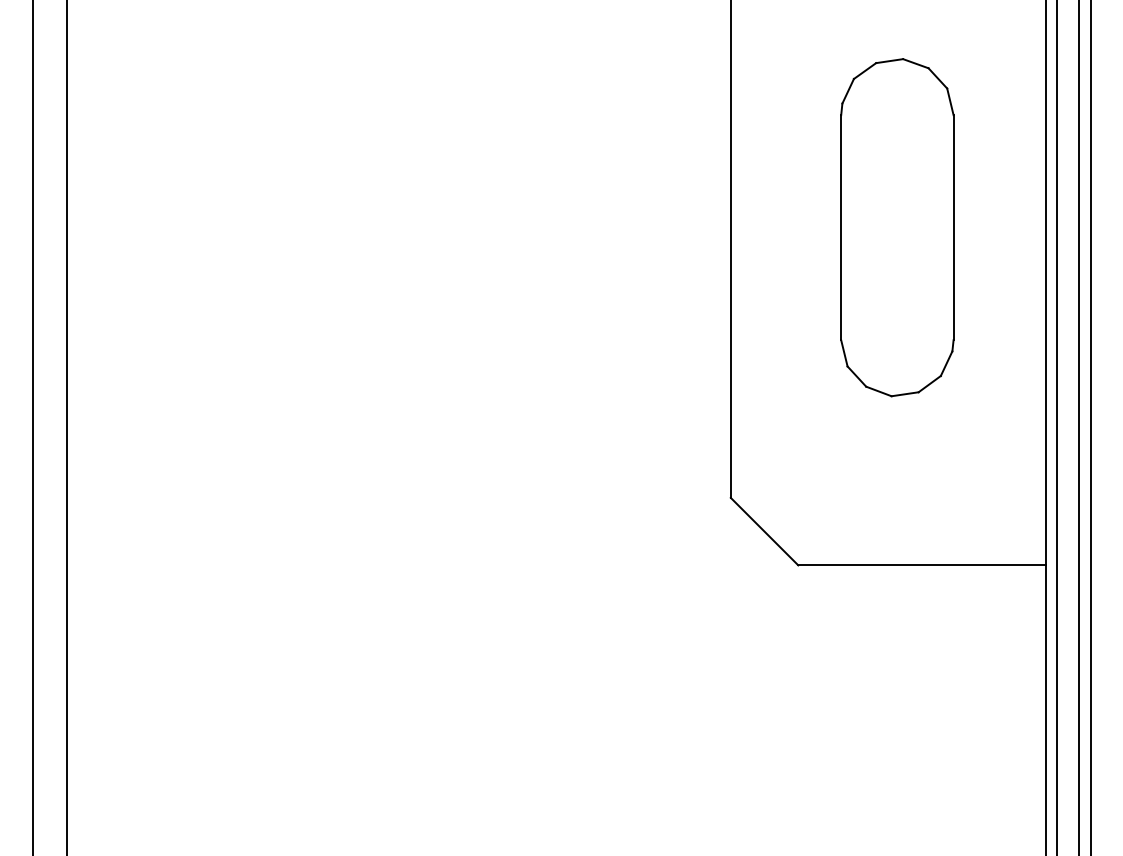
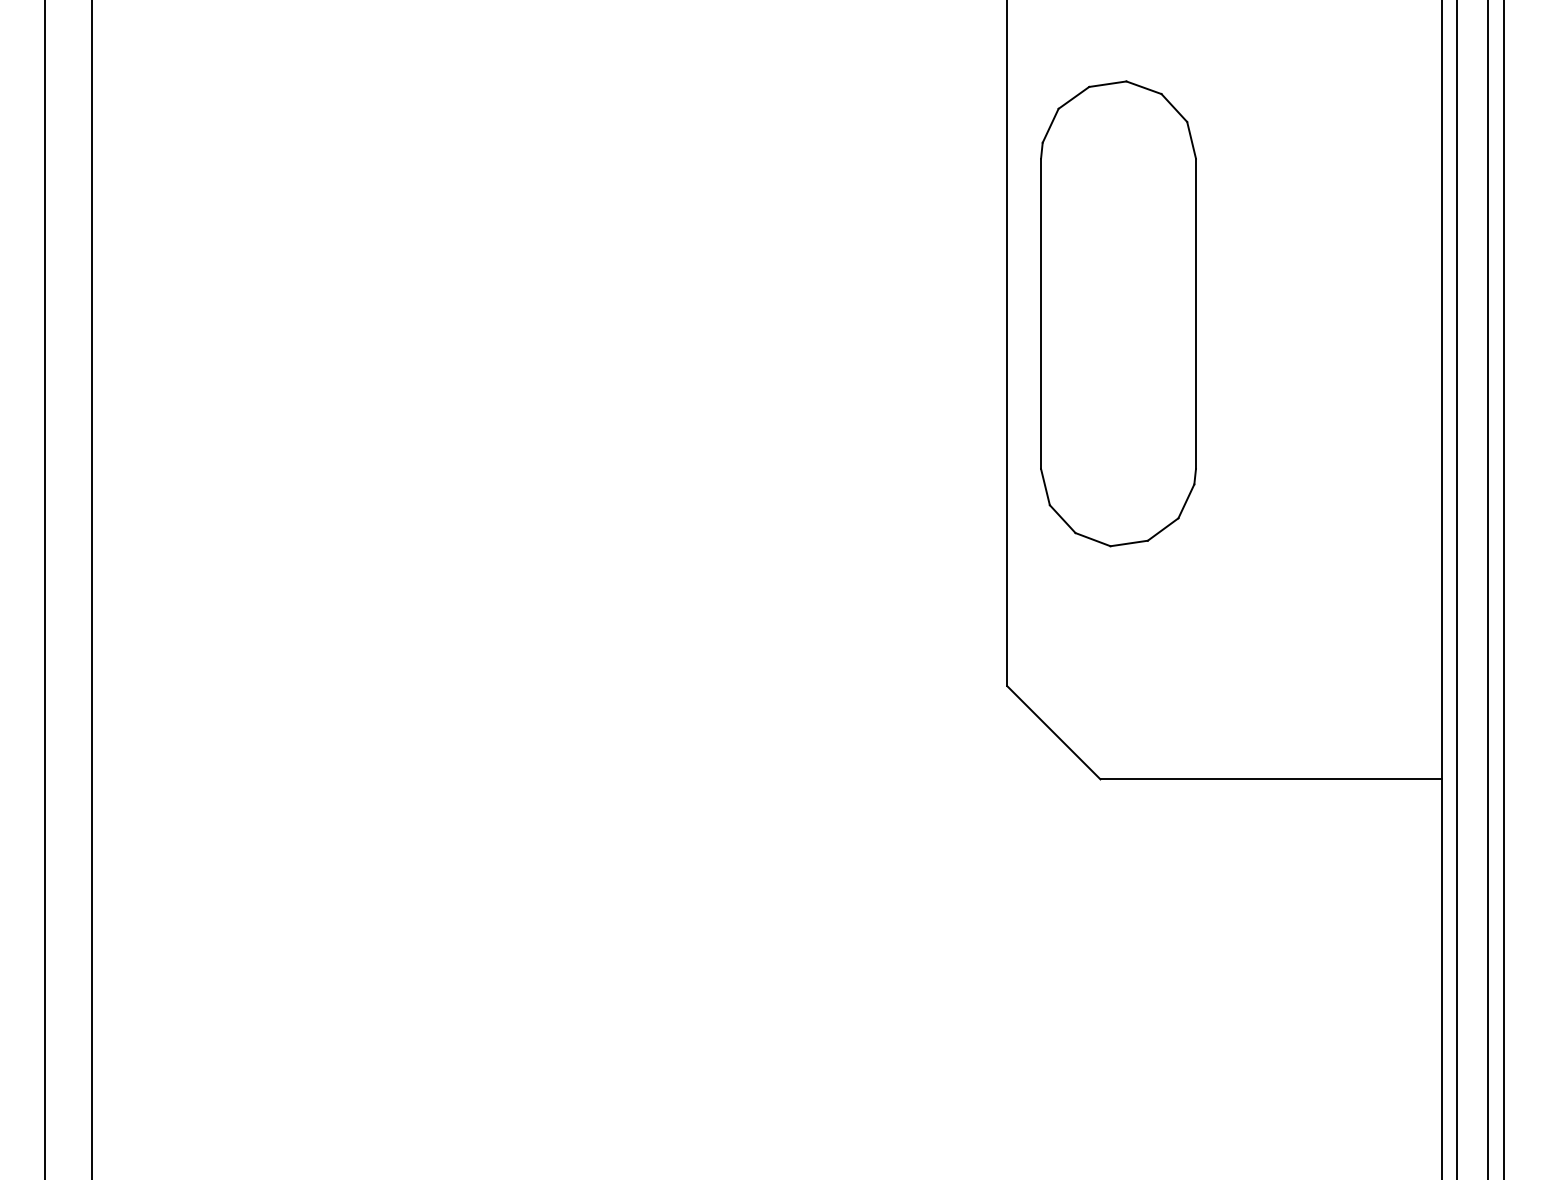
part: (897, 227) -> (1118, 313), moved

